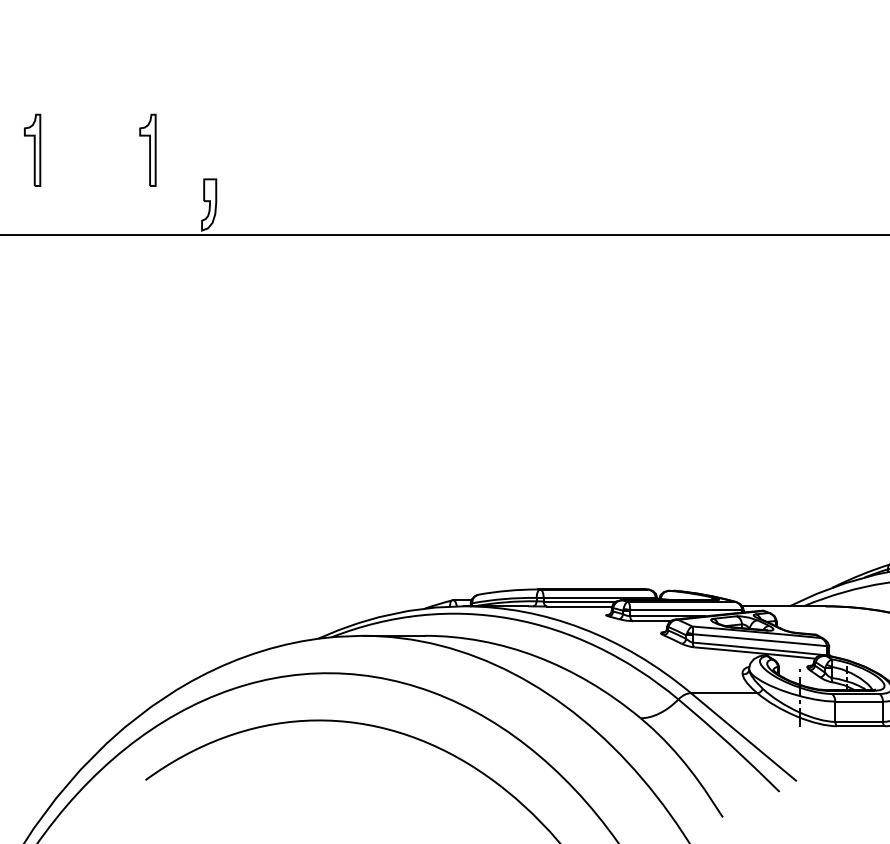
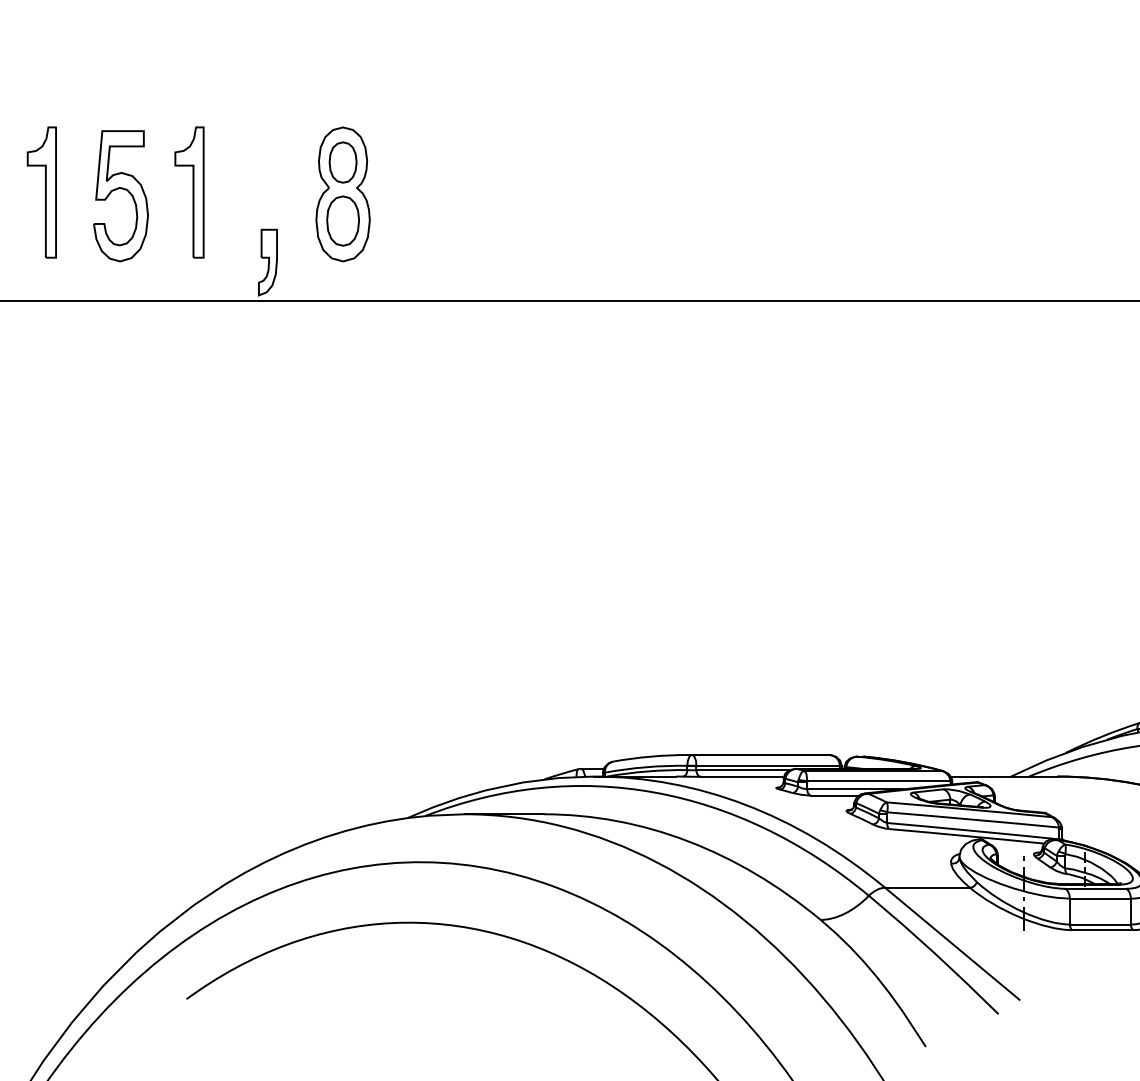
part: (32, 150) -> (41, 192), size x1.43
part: (147, 150) -> (189, 192), size x1.43
part: (267, 151) -> (342, 194), added
part: (94, 152) -> (121, 195), added

